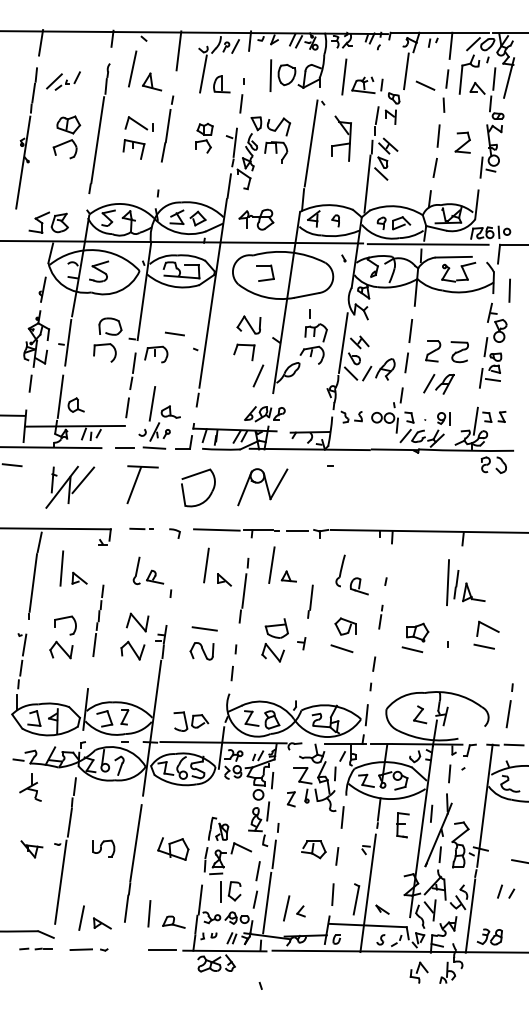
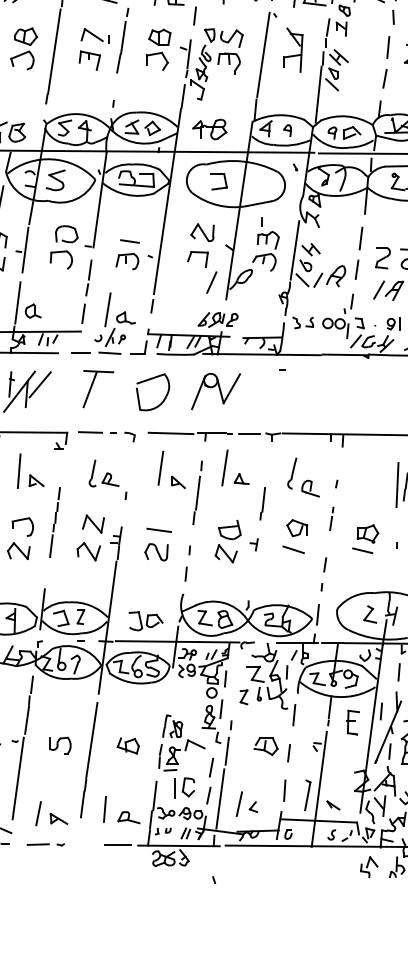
part: (204, 137) -> (158, 48), size x1.43
part: (156, 354) -> (127, 261), moved
part: (141, 528) -> (97, 432), size x1.67
part: (172, 848) -> (127, 745), size x0.71

